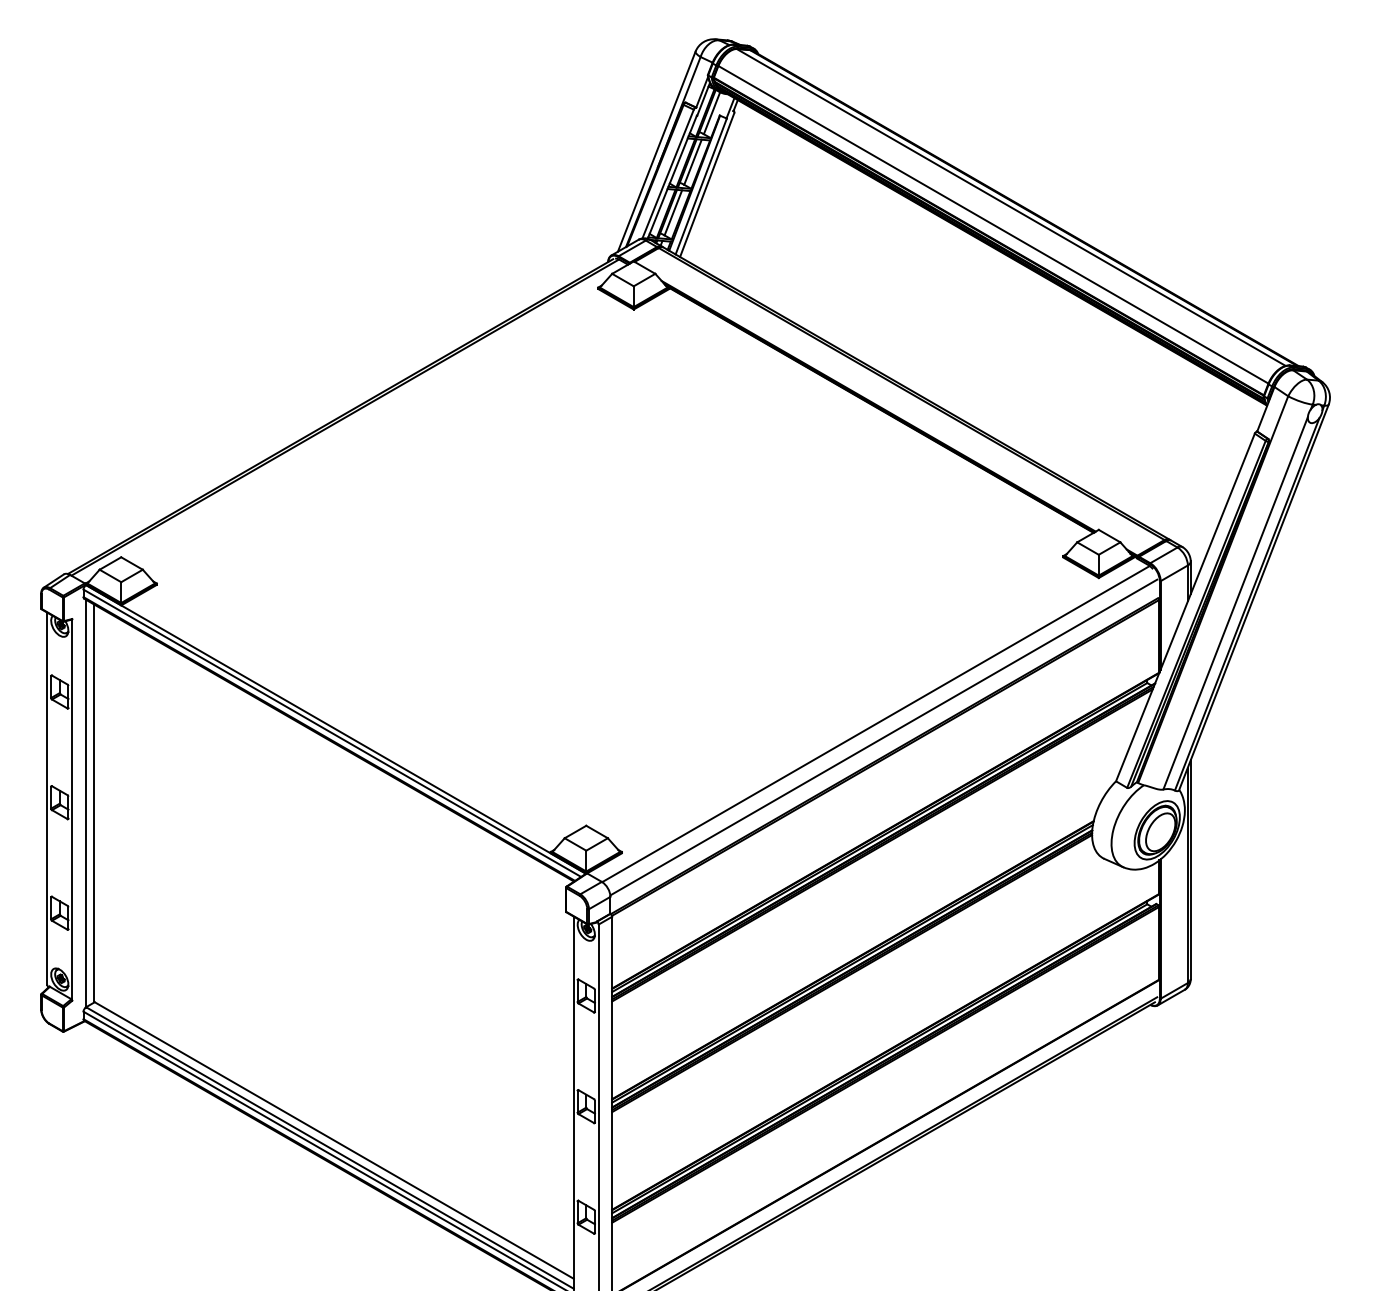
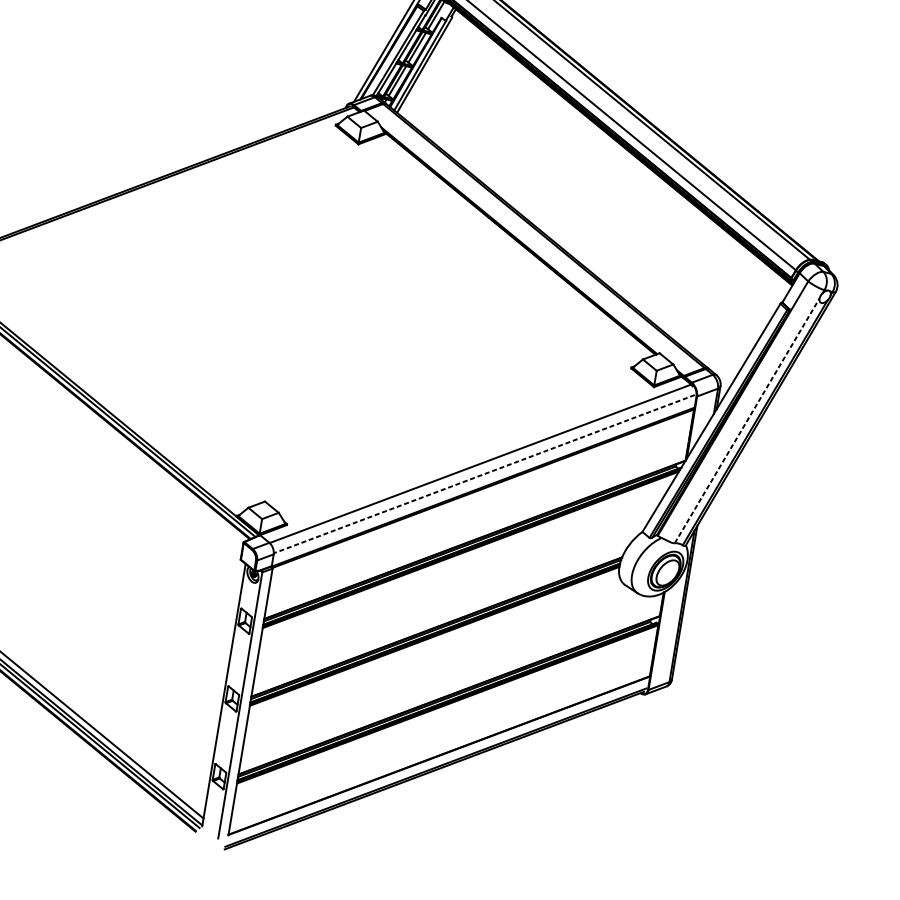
line: (1235, 603) -> (747, 420), solid -> dashed
line: (883, 737) -> (484, 474), solid -> dashed

